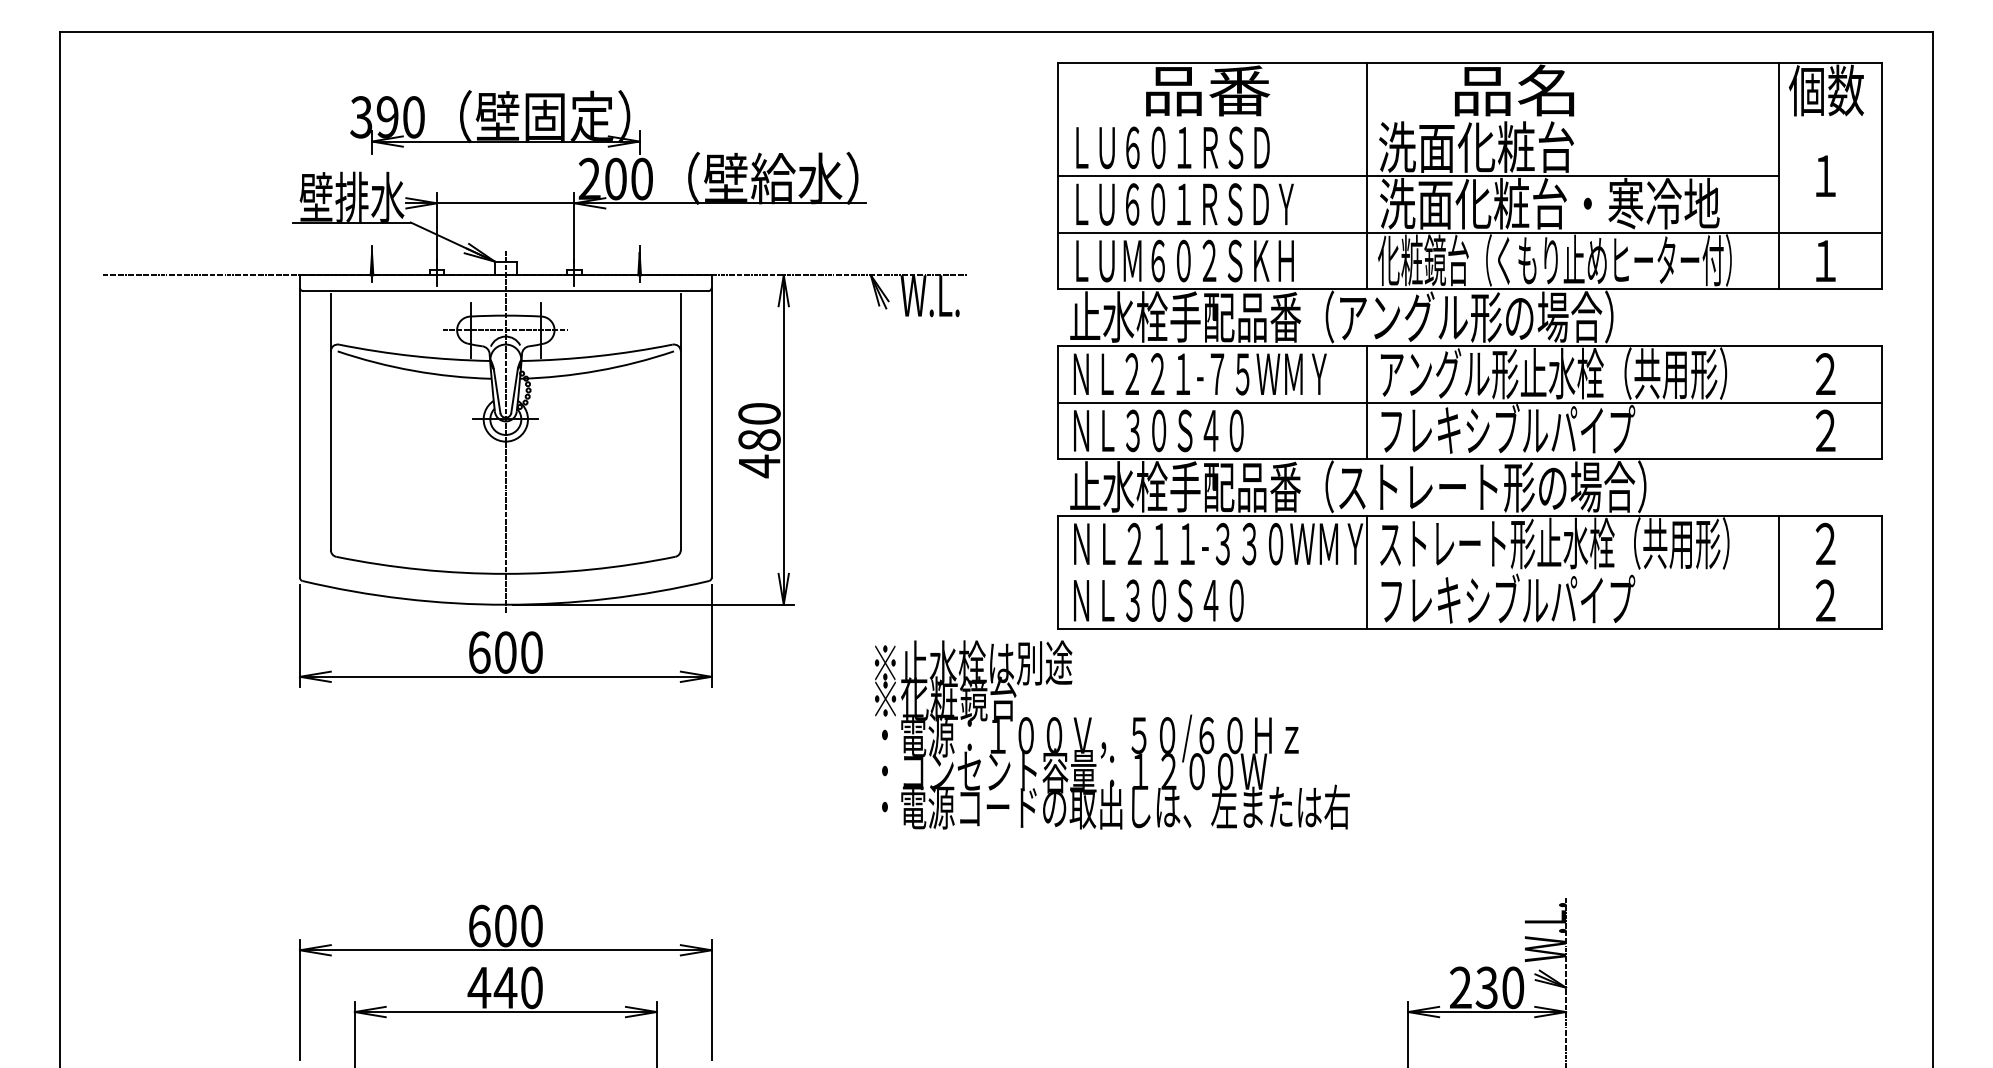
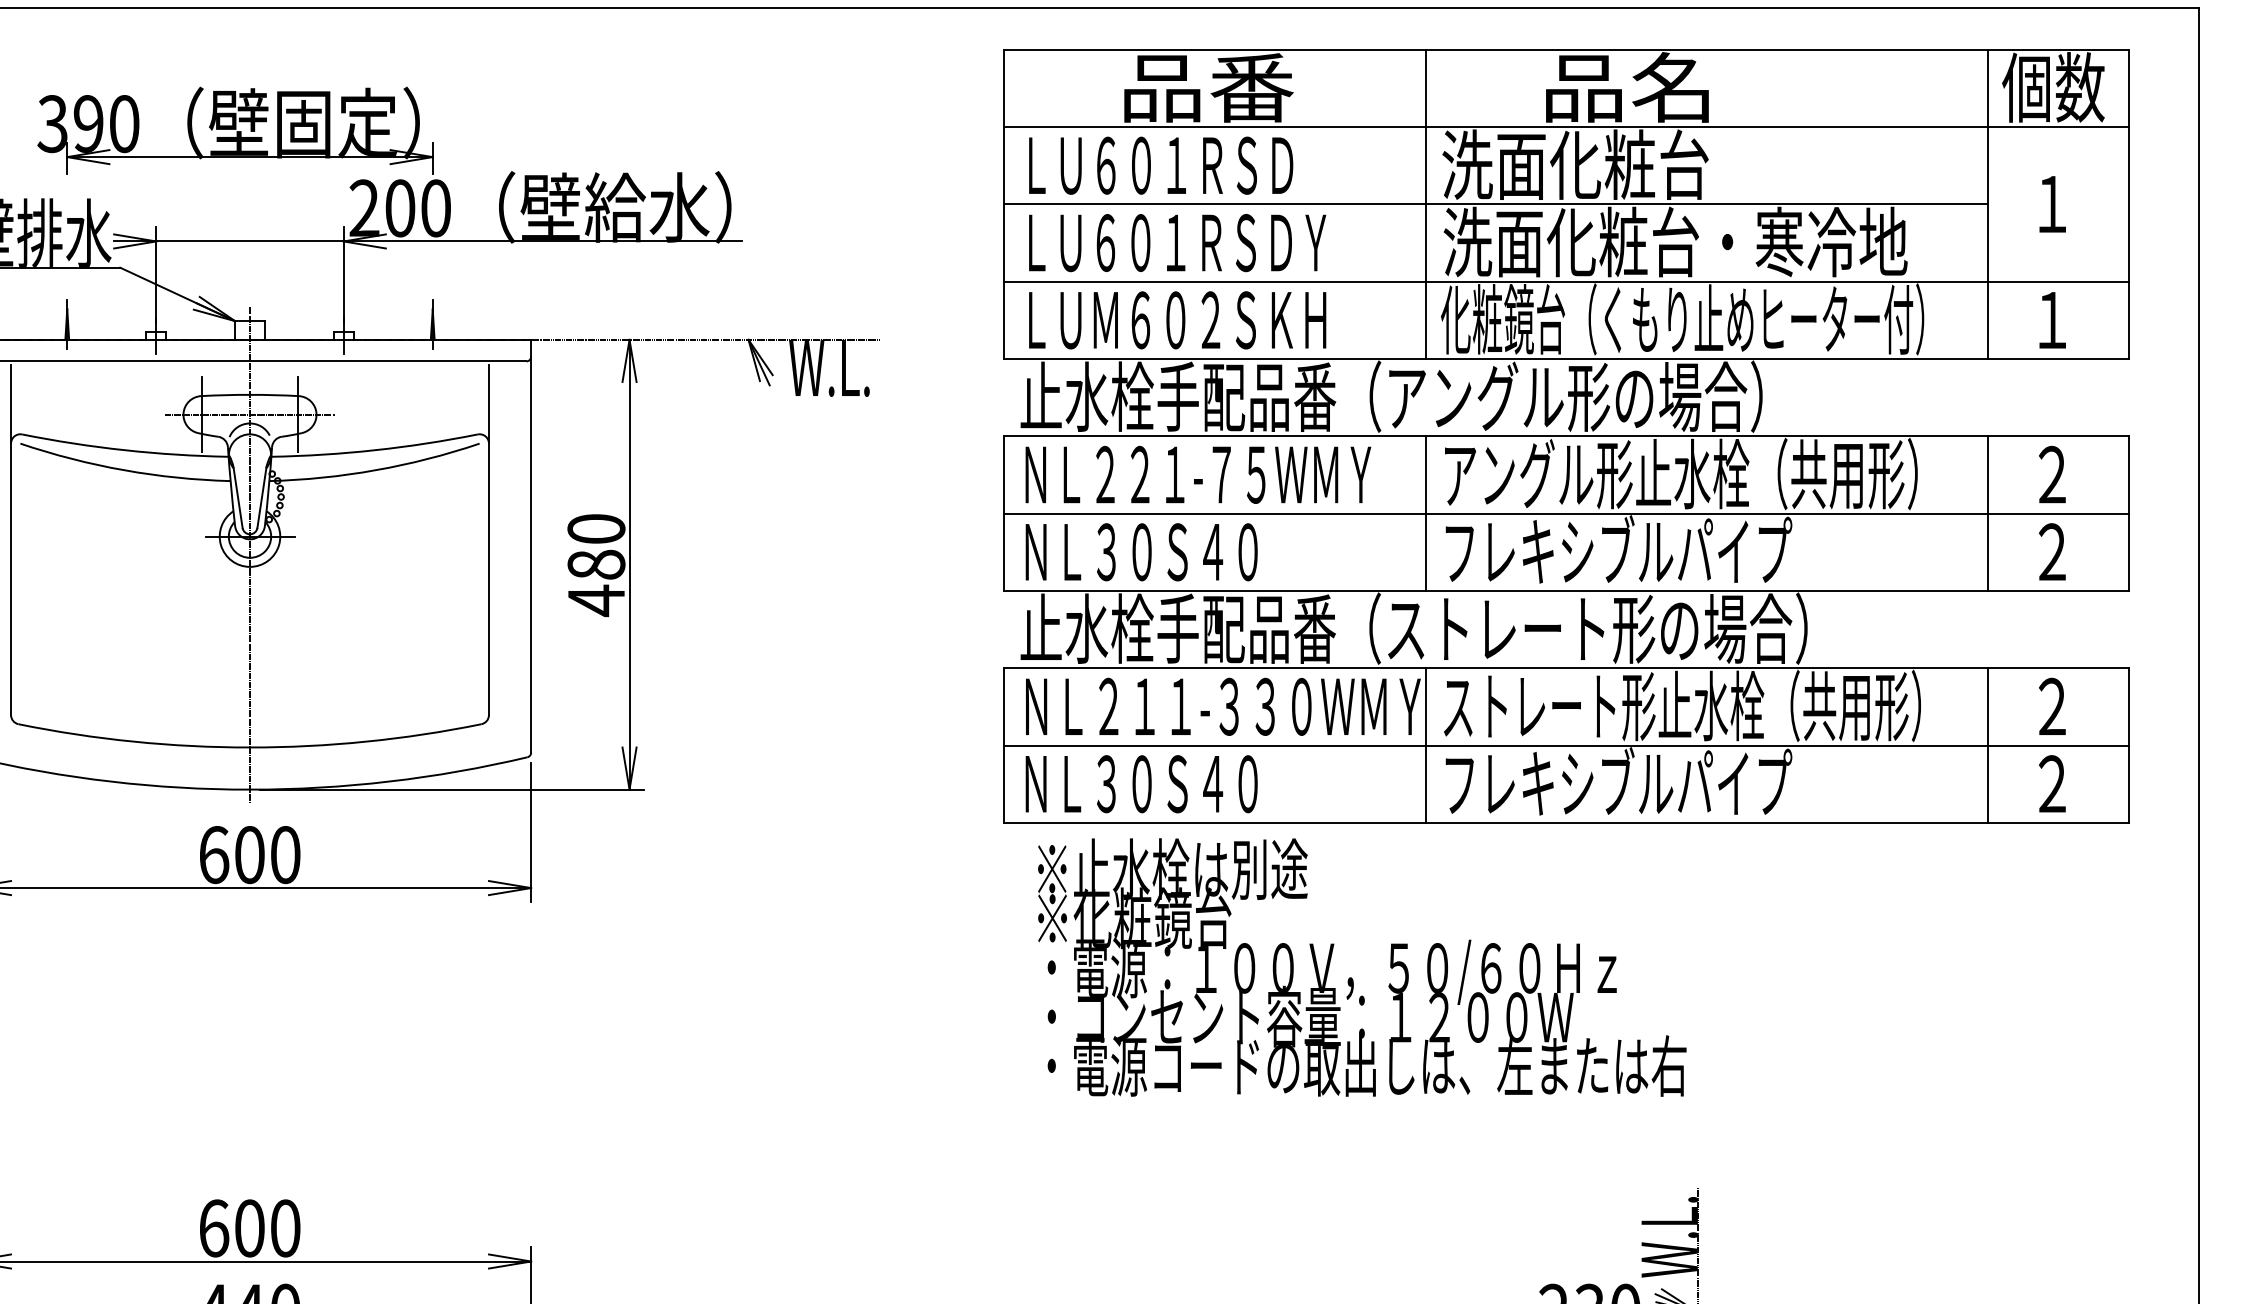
line: (1469, 119) -> (1565, 126), added
line: (1778, 402) -> (1987, 513), added
line: (1469, 572) -> (1565, 745), added
text: (1112, 734) -> (1362, 966), moved

